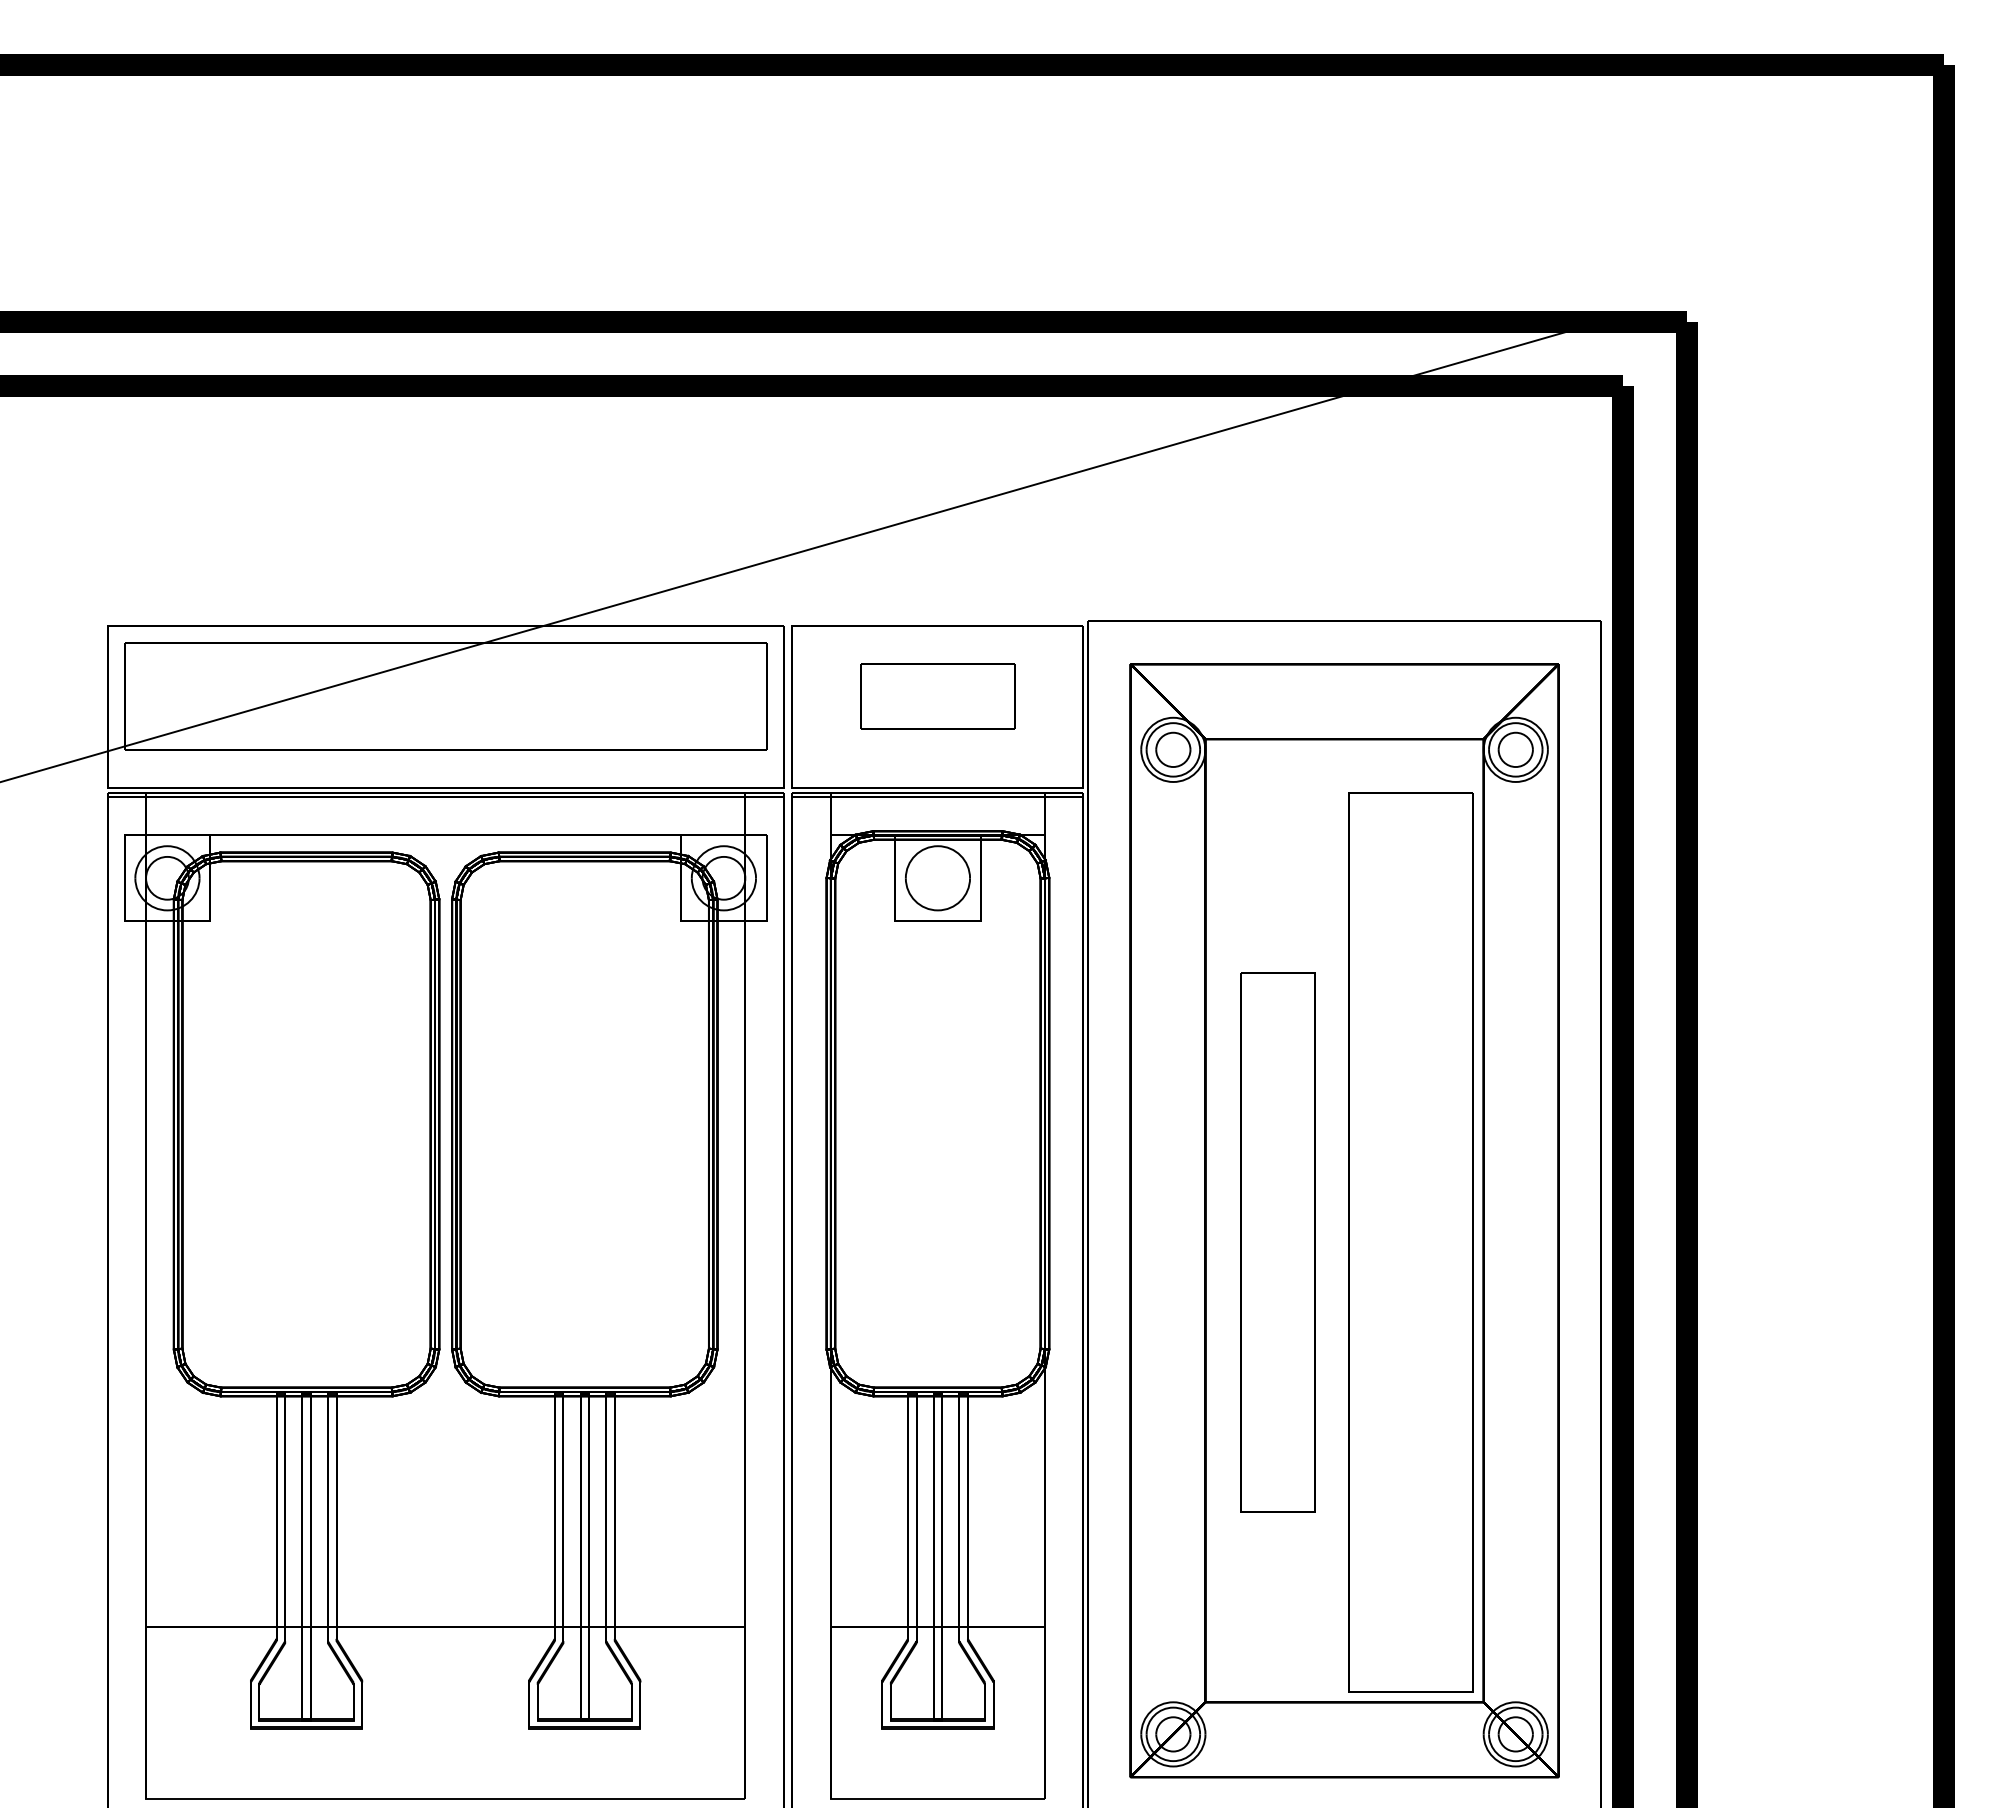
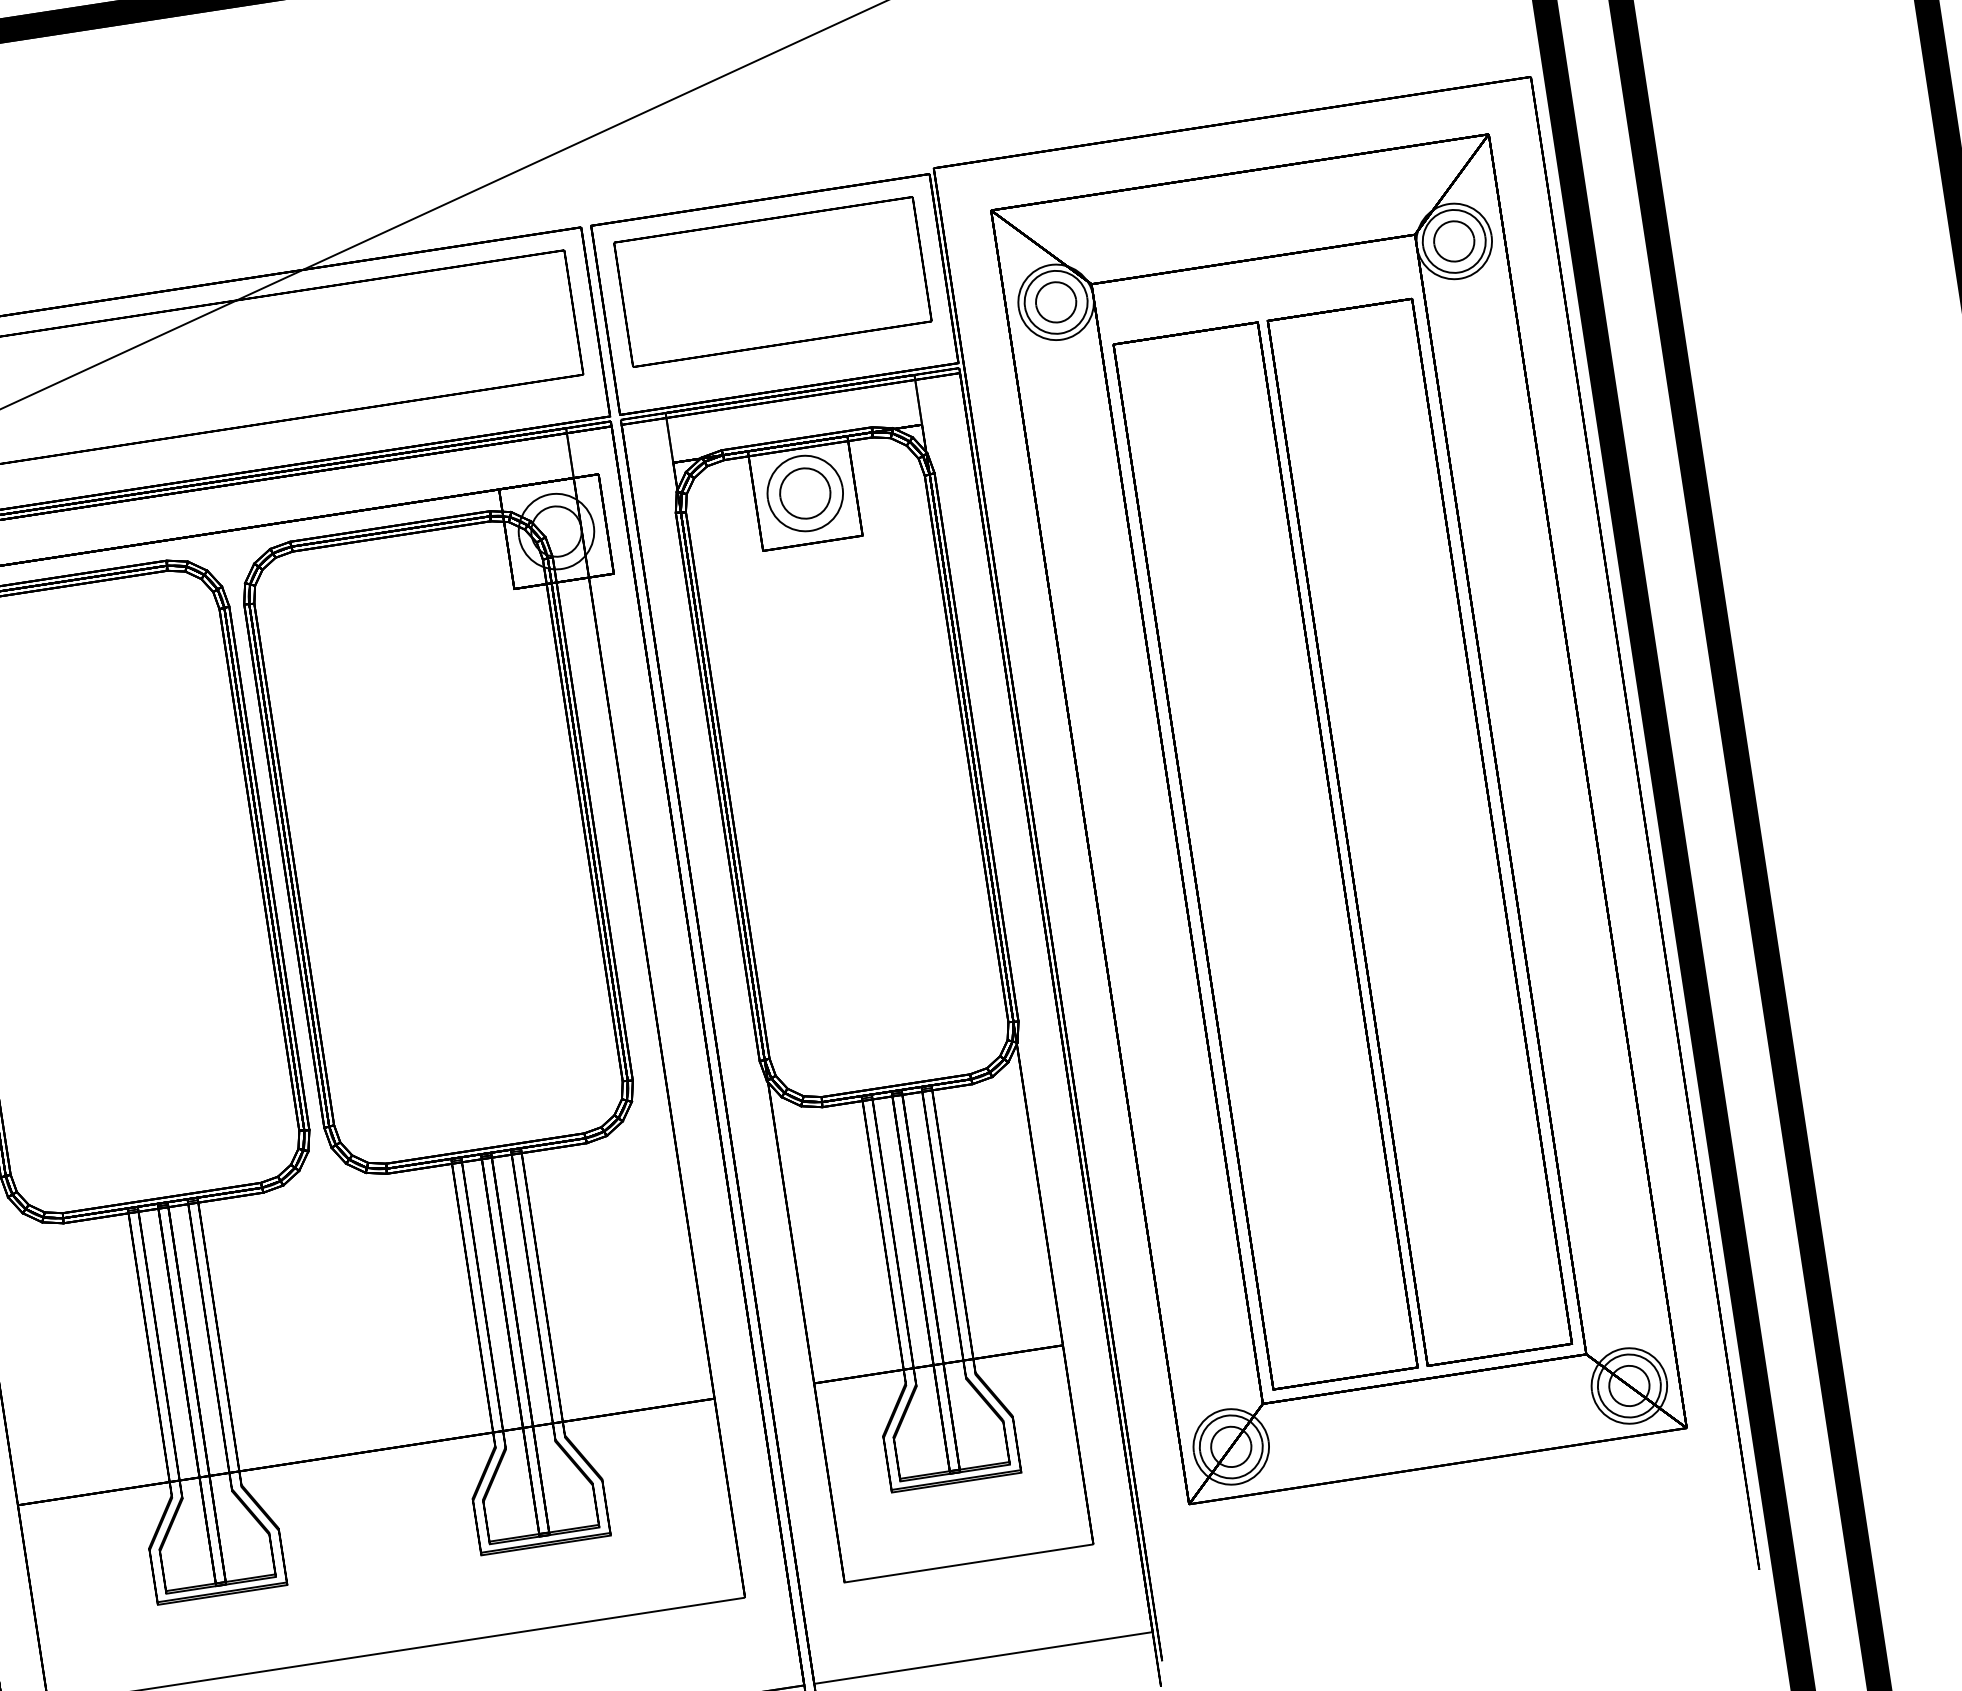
part: (937, 696) -> (772, 282), size x1.67
part: (937, 878) -> (804, 493), added
part: (1277, 1242) -> (1264, 856), size x1.67

